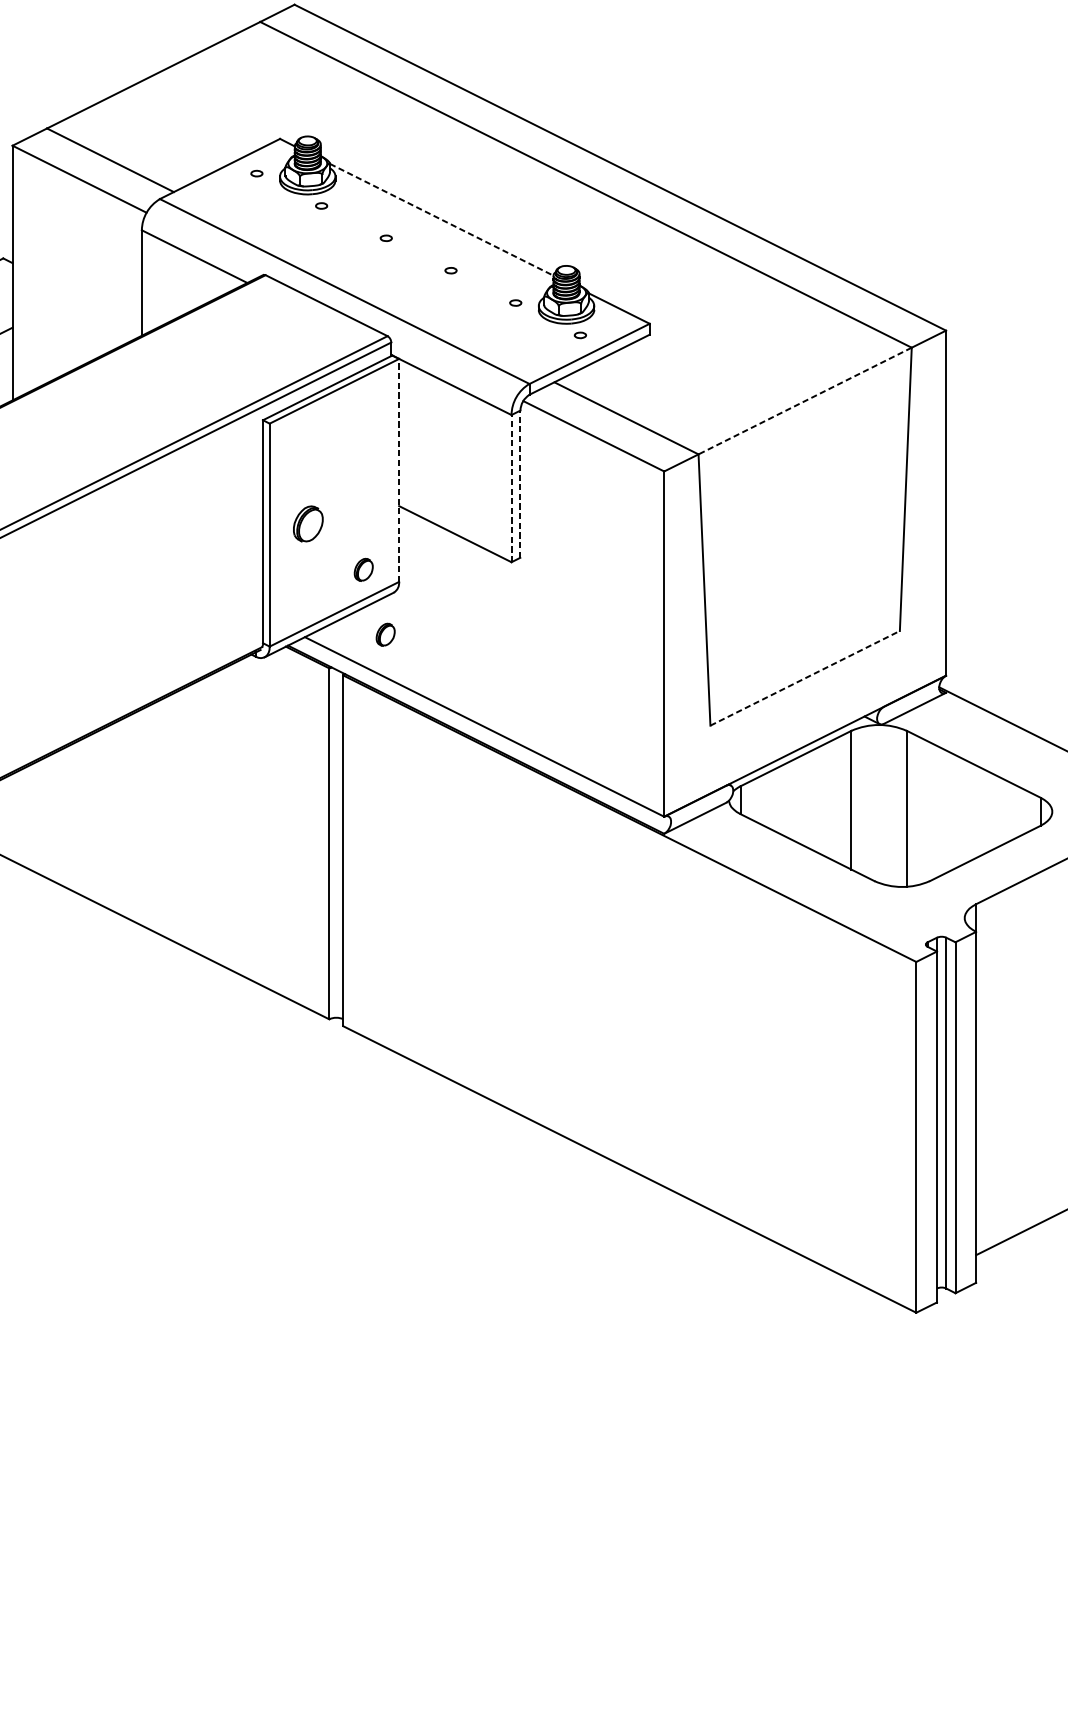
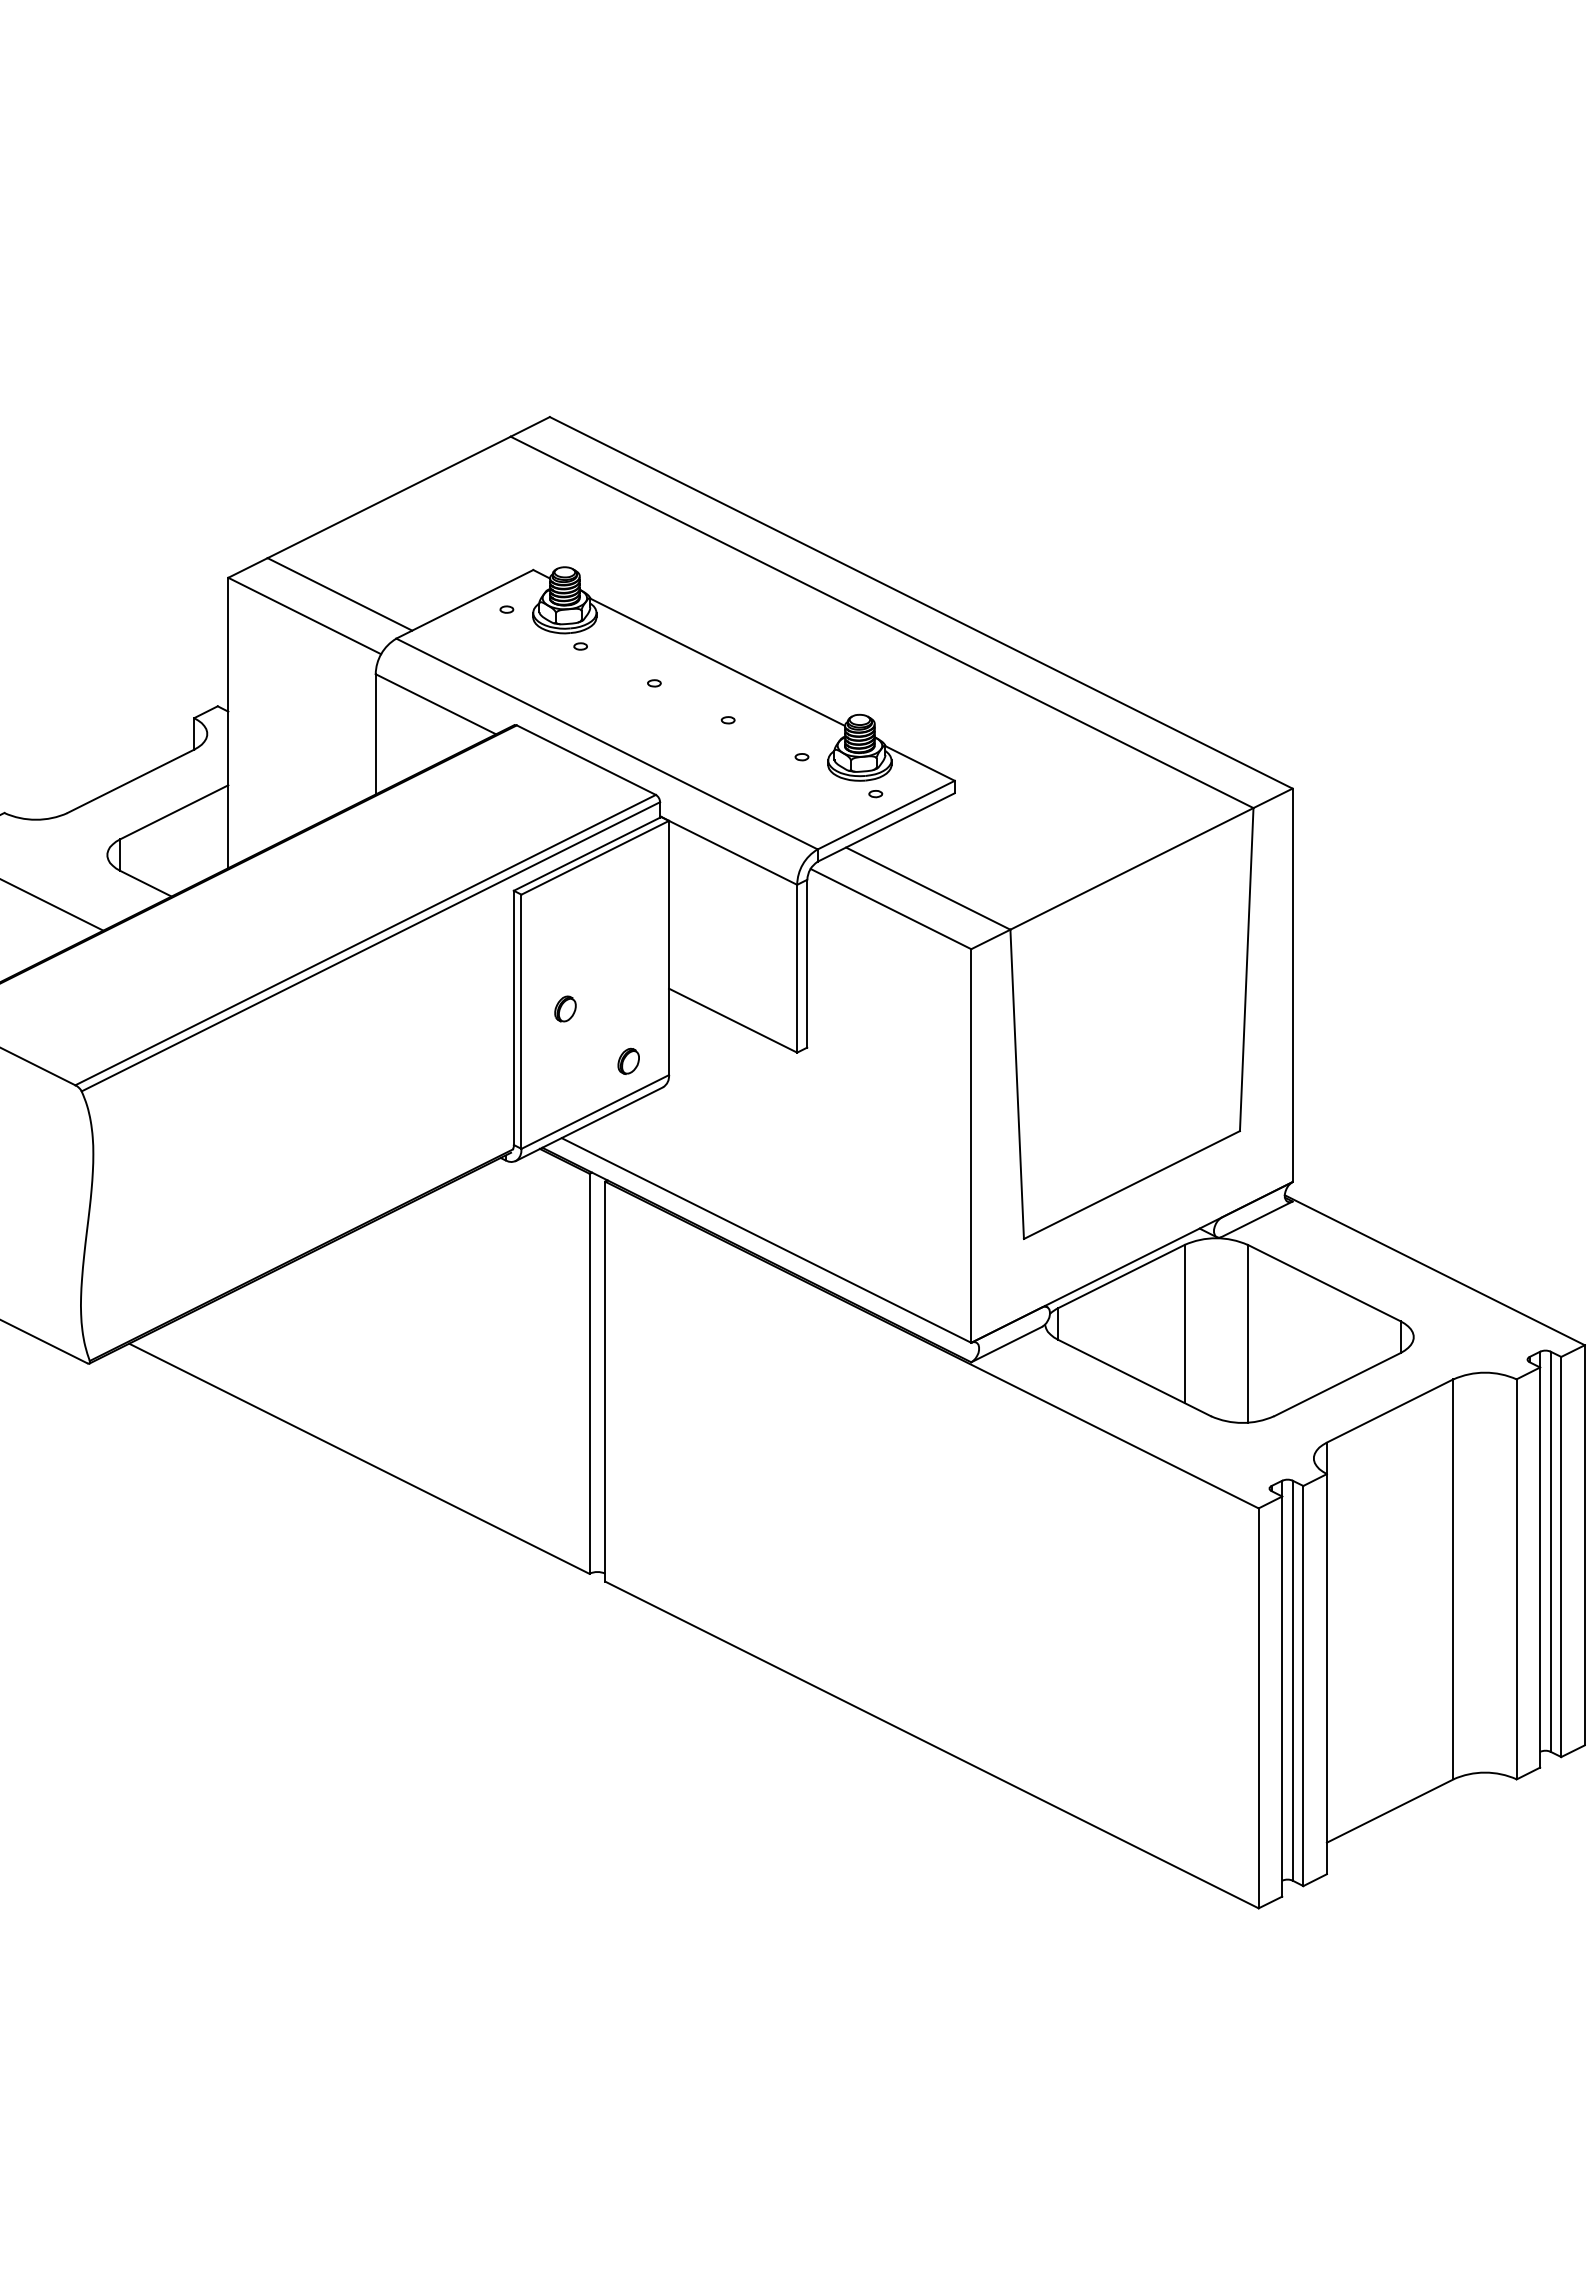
line: (442, 220) -> (718, 662), dashed -> solid
line: (804, 400) -> (1131, 868), dashed -> solid
line: (399, 469) -> (669, 947), dashed -> solid
line: (520, 484) -> (807, 963), dashed -> solid
line: (511, 488) -> (797, 968), dashed -> solid
part: (308, 523) -> (565, 1008), size x0.62
part: (385, 634) -> (653, 1134), removed
line: (804, 678) -> (1131, 1185), dashed -> solid

